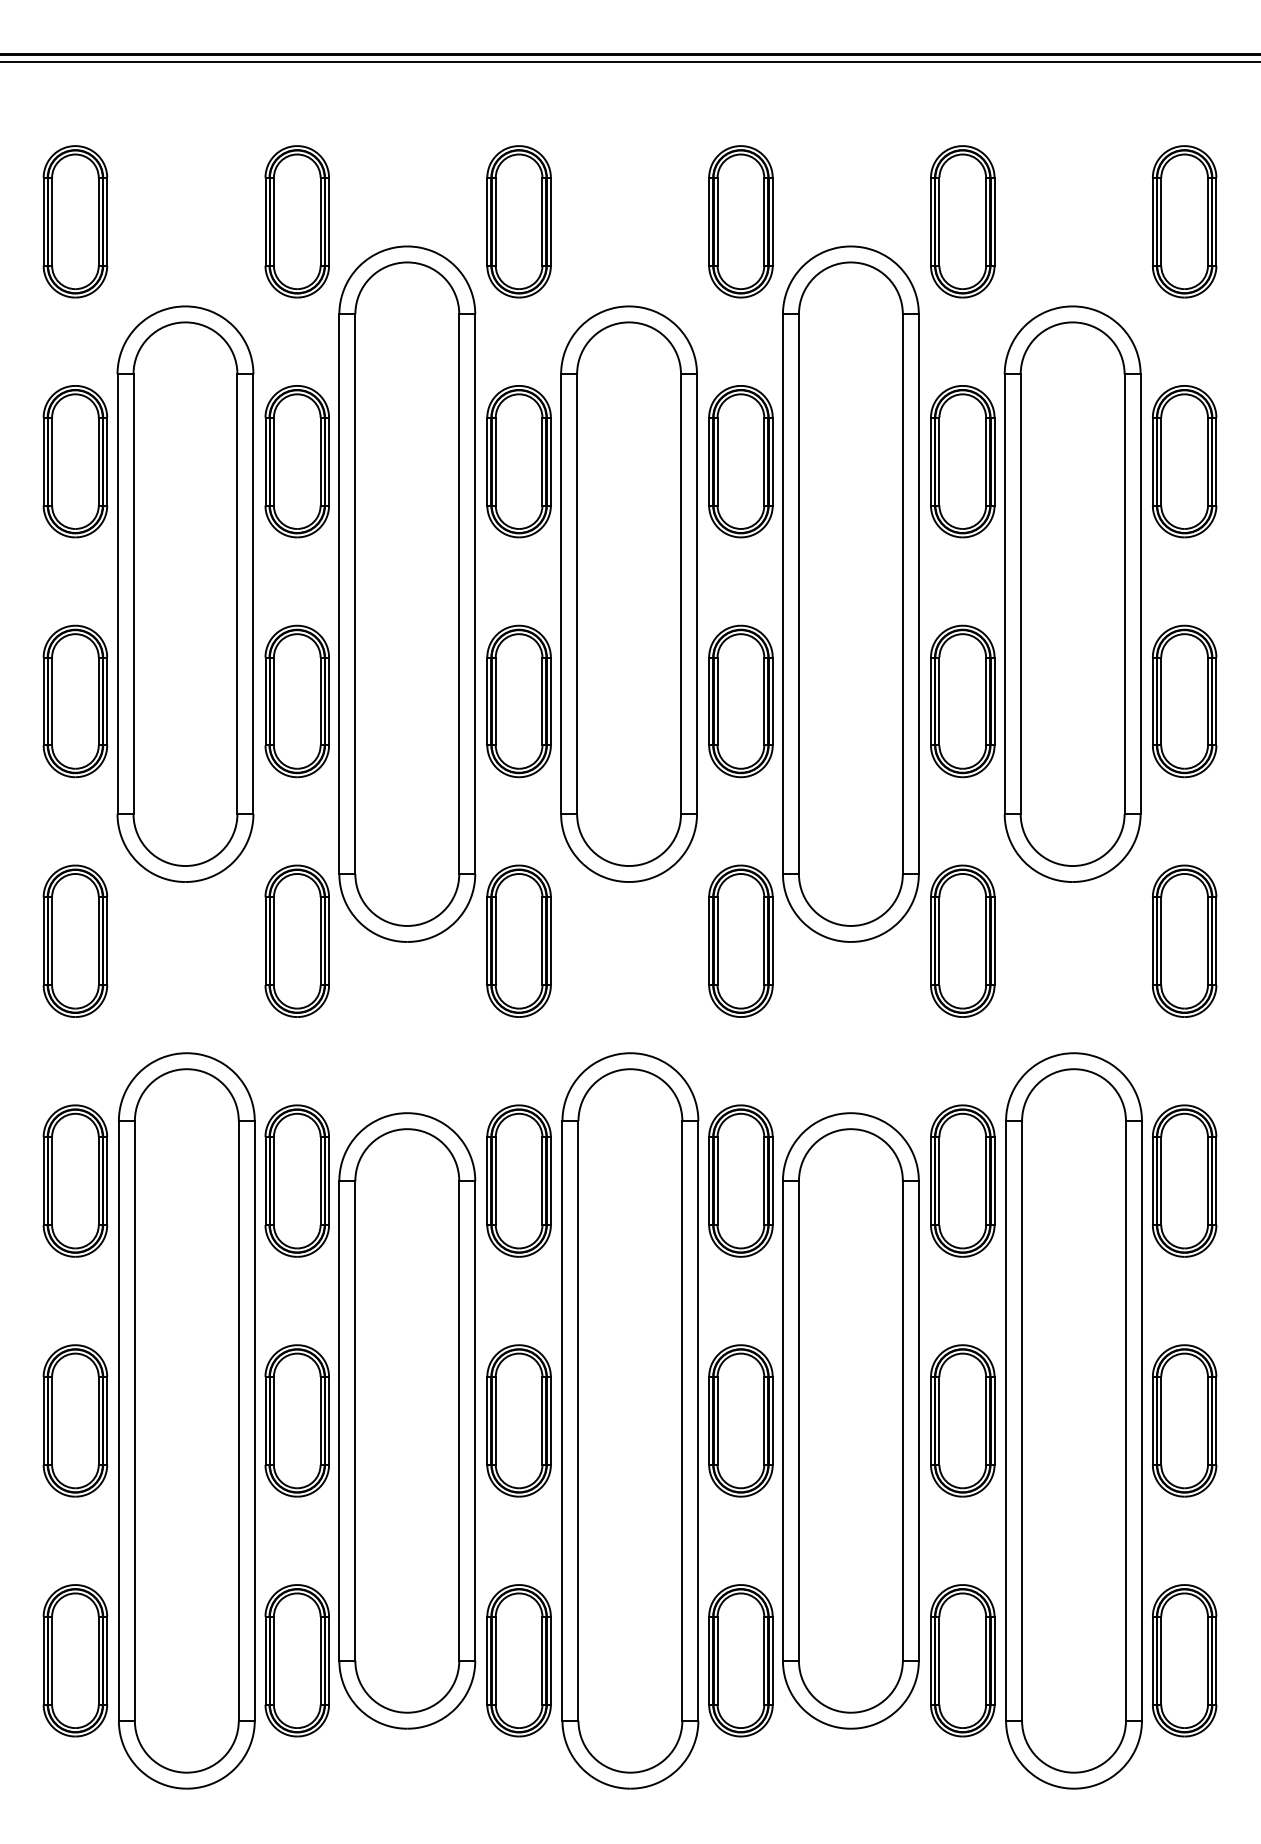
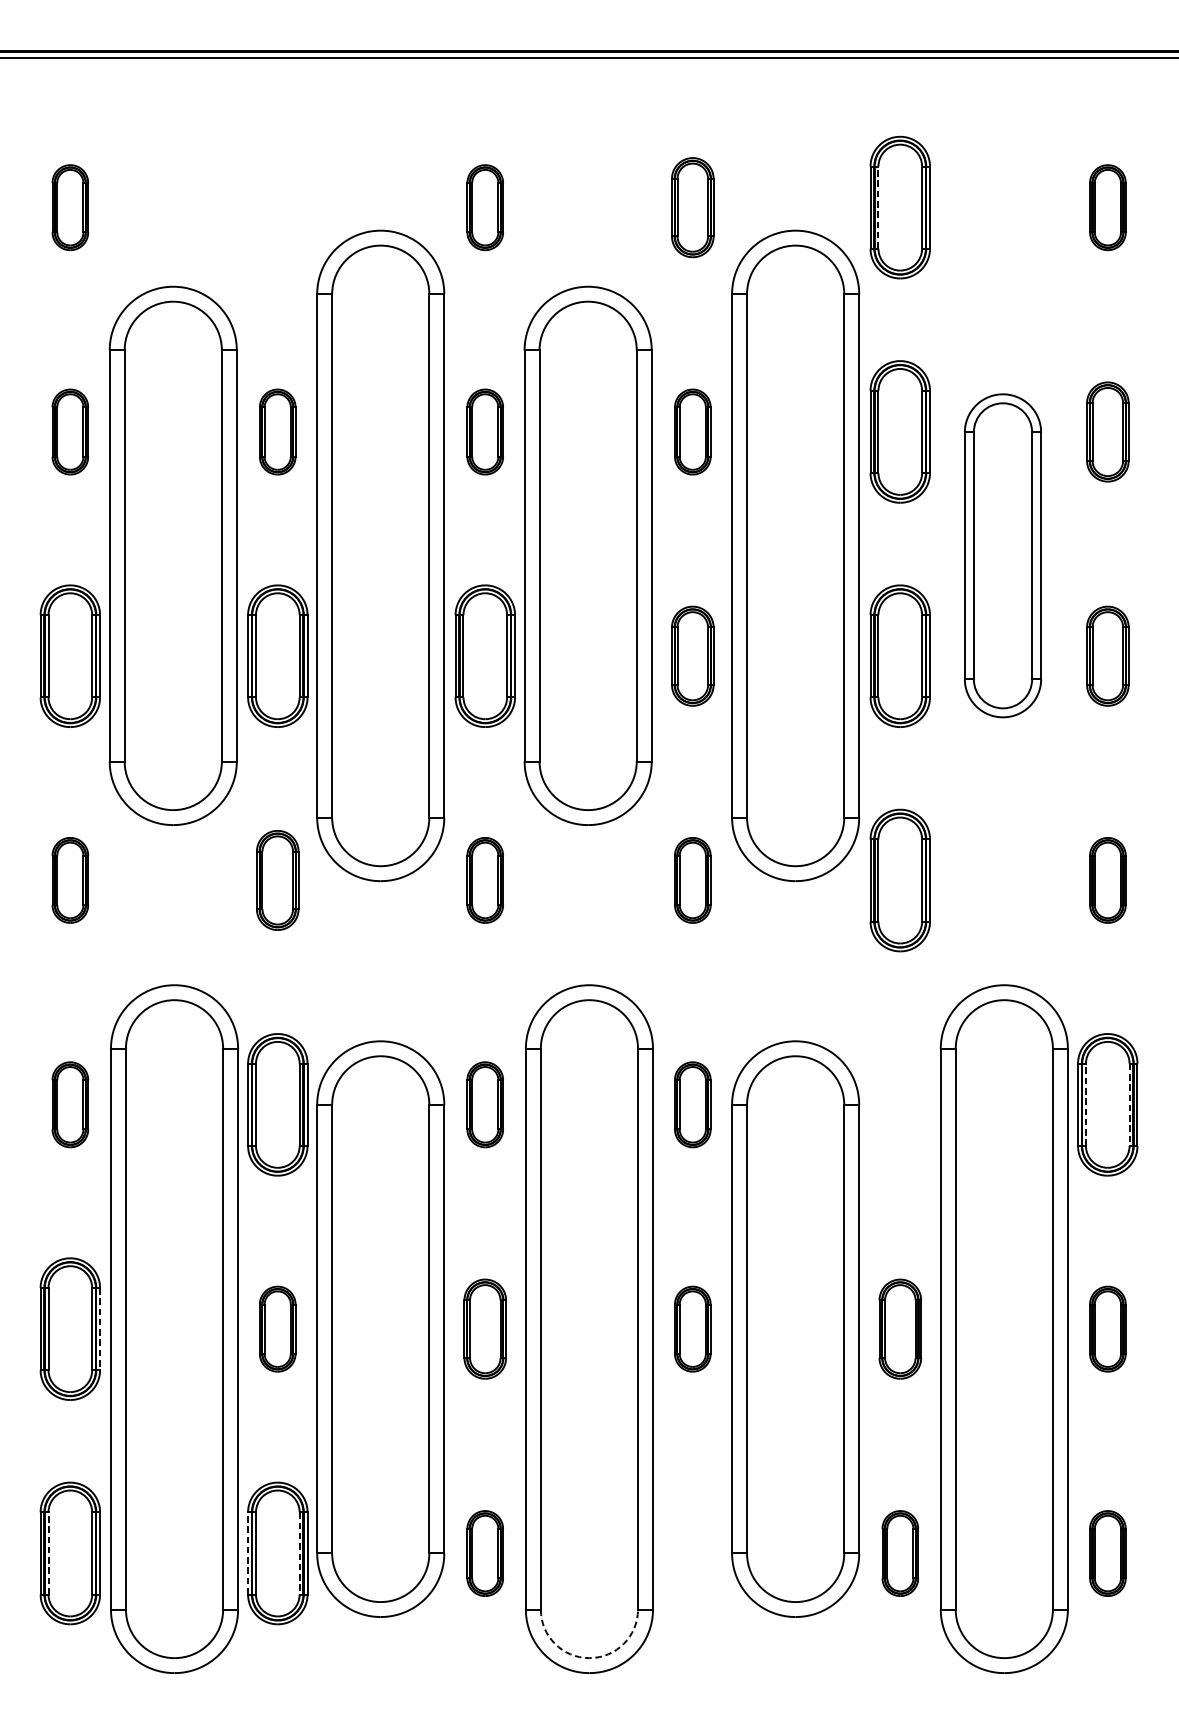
part: (75, 221) -> (70, 207), size x0.6
part: (296, 221) -> (277, 207), removed
part: (518, 221) -> (484, 207), size x0.6
part: (740, 221) -> (692, 207), size x0.7
line: (939, 221) -> (878, 207), solid -> dashed
part: (1184, 221) -> (1107, 207), size x0.6
part: (75, 461) -> (70, 431), size x0.6
part: (296, 461) -> (277, 431), size x0.6
part: (518, 461) -> (484, 431), size x0.6
part: (740, 461) -> (692, 431), size x0.6
part: (1184, 461) -> (1107, 431), size x0.7
part: (1072, 593) -> (1002, 555), size x0.6
part: (740, 701) -> (692, 656), size x0.7
part: (1184, 701) -> (1107, 656), size x0.7
part: (75, 940) -> (70, 879), size x0.6
part: (296, 940) -> (277, 879), size x0.7
part: (518, 940) -> (484, 879), size x0.6
part: (740, 940) -> (692, 879), size x0.6
part: (1184, 940) -> (1107, 879), size x0.6
part: (75, 1180) -> (70, 1104), size x0.6
part: (518, 1180) -> (484, 1104), size x0.6
part: (740, 1180) -> (692, 1104), size x0.6
part: (962, 1180) -> (900, 1104), removed
line: (1161, 1181) -> (1086, 1105), solid -> dashed
line: (1207, 1181) -> (1129, 1105), solid -> dashed
line: (107, 1420) -> (100, 1328), solid -> dashed
part: (296, 1420) -> (277, 1328), size x0.6
part: (518, 1420) -> (484, 1328), size x0.7
part: (740, 1420) -> (692, 1328), size x0.6
part: (962, 1420) -> (900, 1328), size x0.7
part: (1184, 1420) -> (1107, 1328), size x0.6
line: (52, 1660) -> (48, 1553), solid -> dashed
line: (265, 1660) -> (248, 1553), solid -> dashed
line: (320, 1660) -> (299, 1553), solid -> dashed
part: (518, 1660) -> (484, 1553), size x0.6
part: (740, 1660) -> (692, 1553), removed
part: (962, 1660) -> (900, 1553), size x0.6
part: (1184, 1660) -> (1107, 1553), size x0.6
arc: (630, 1772) -> (589, 1657), solid -> dashed

